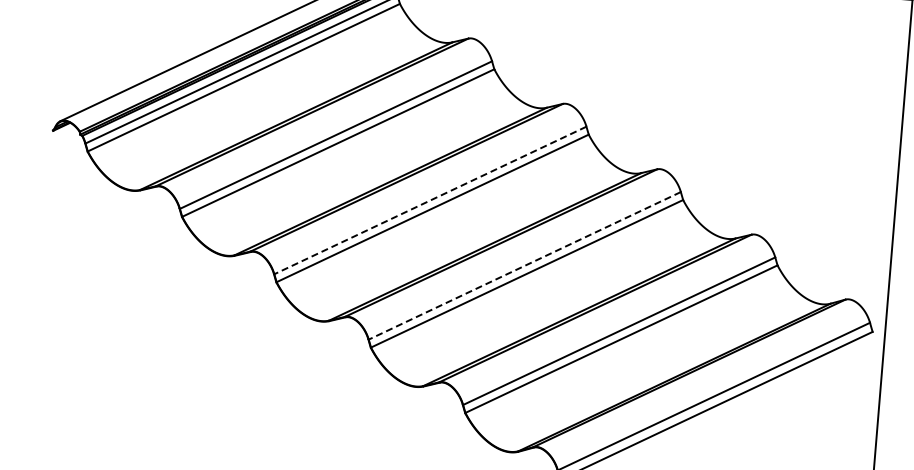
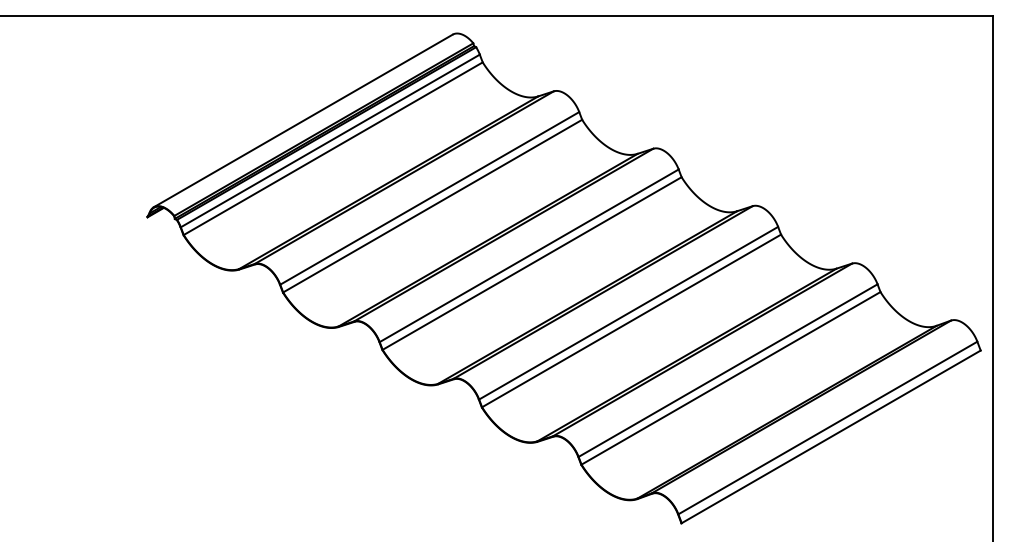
line: (430, 200) -> (529, 255), dashed -> solid
line: (524, 266) -> (628, 313), dashed -> solid

